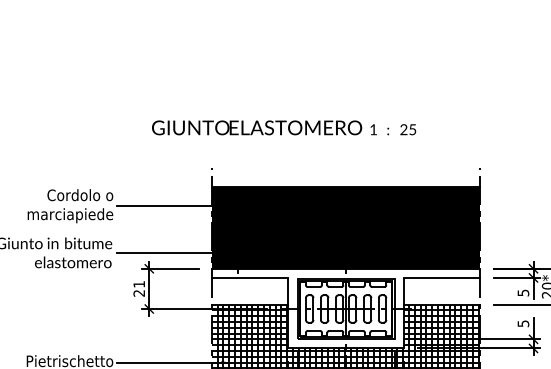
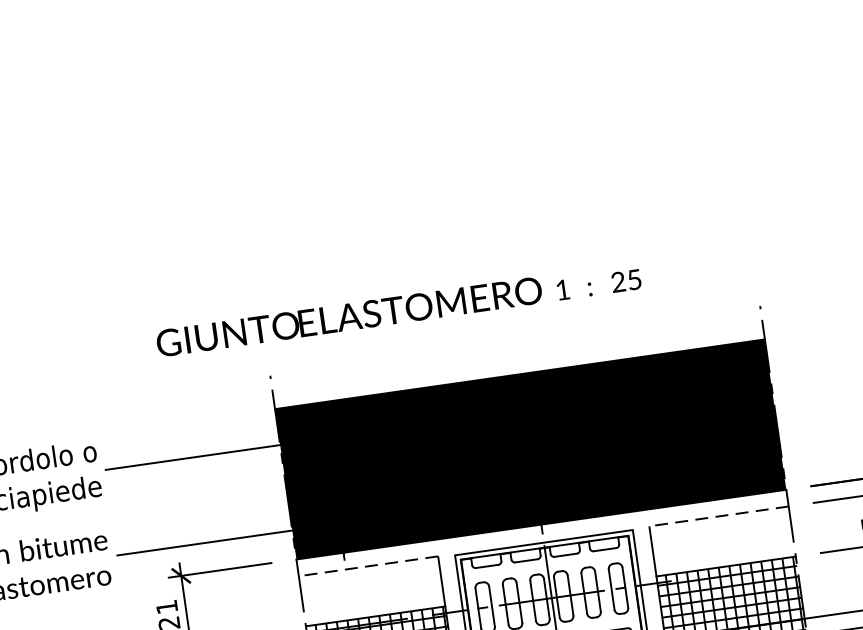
text: (284, 127) -> (399, 309), moved
line: (249, 277) -> (366, 565), solid -> dashed
line: (441, 277) -> (718, 515), solid -> dashed

